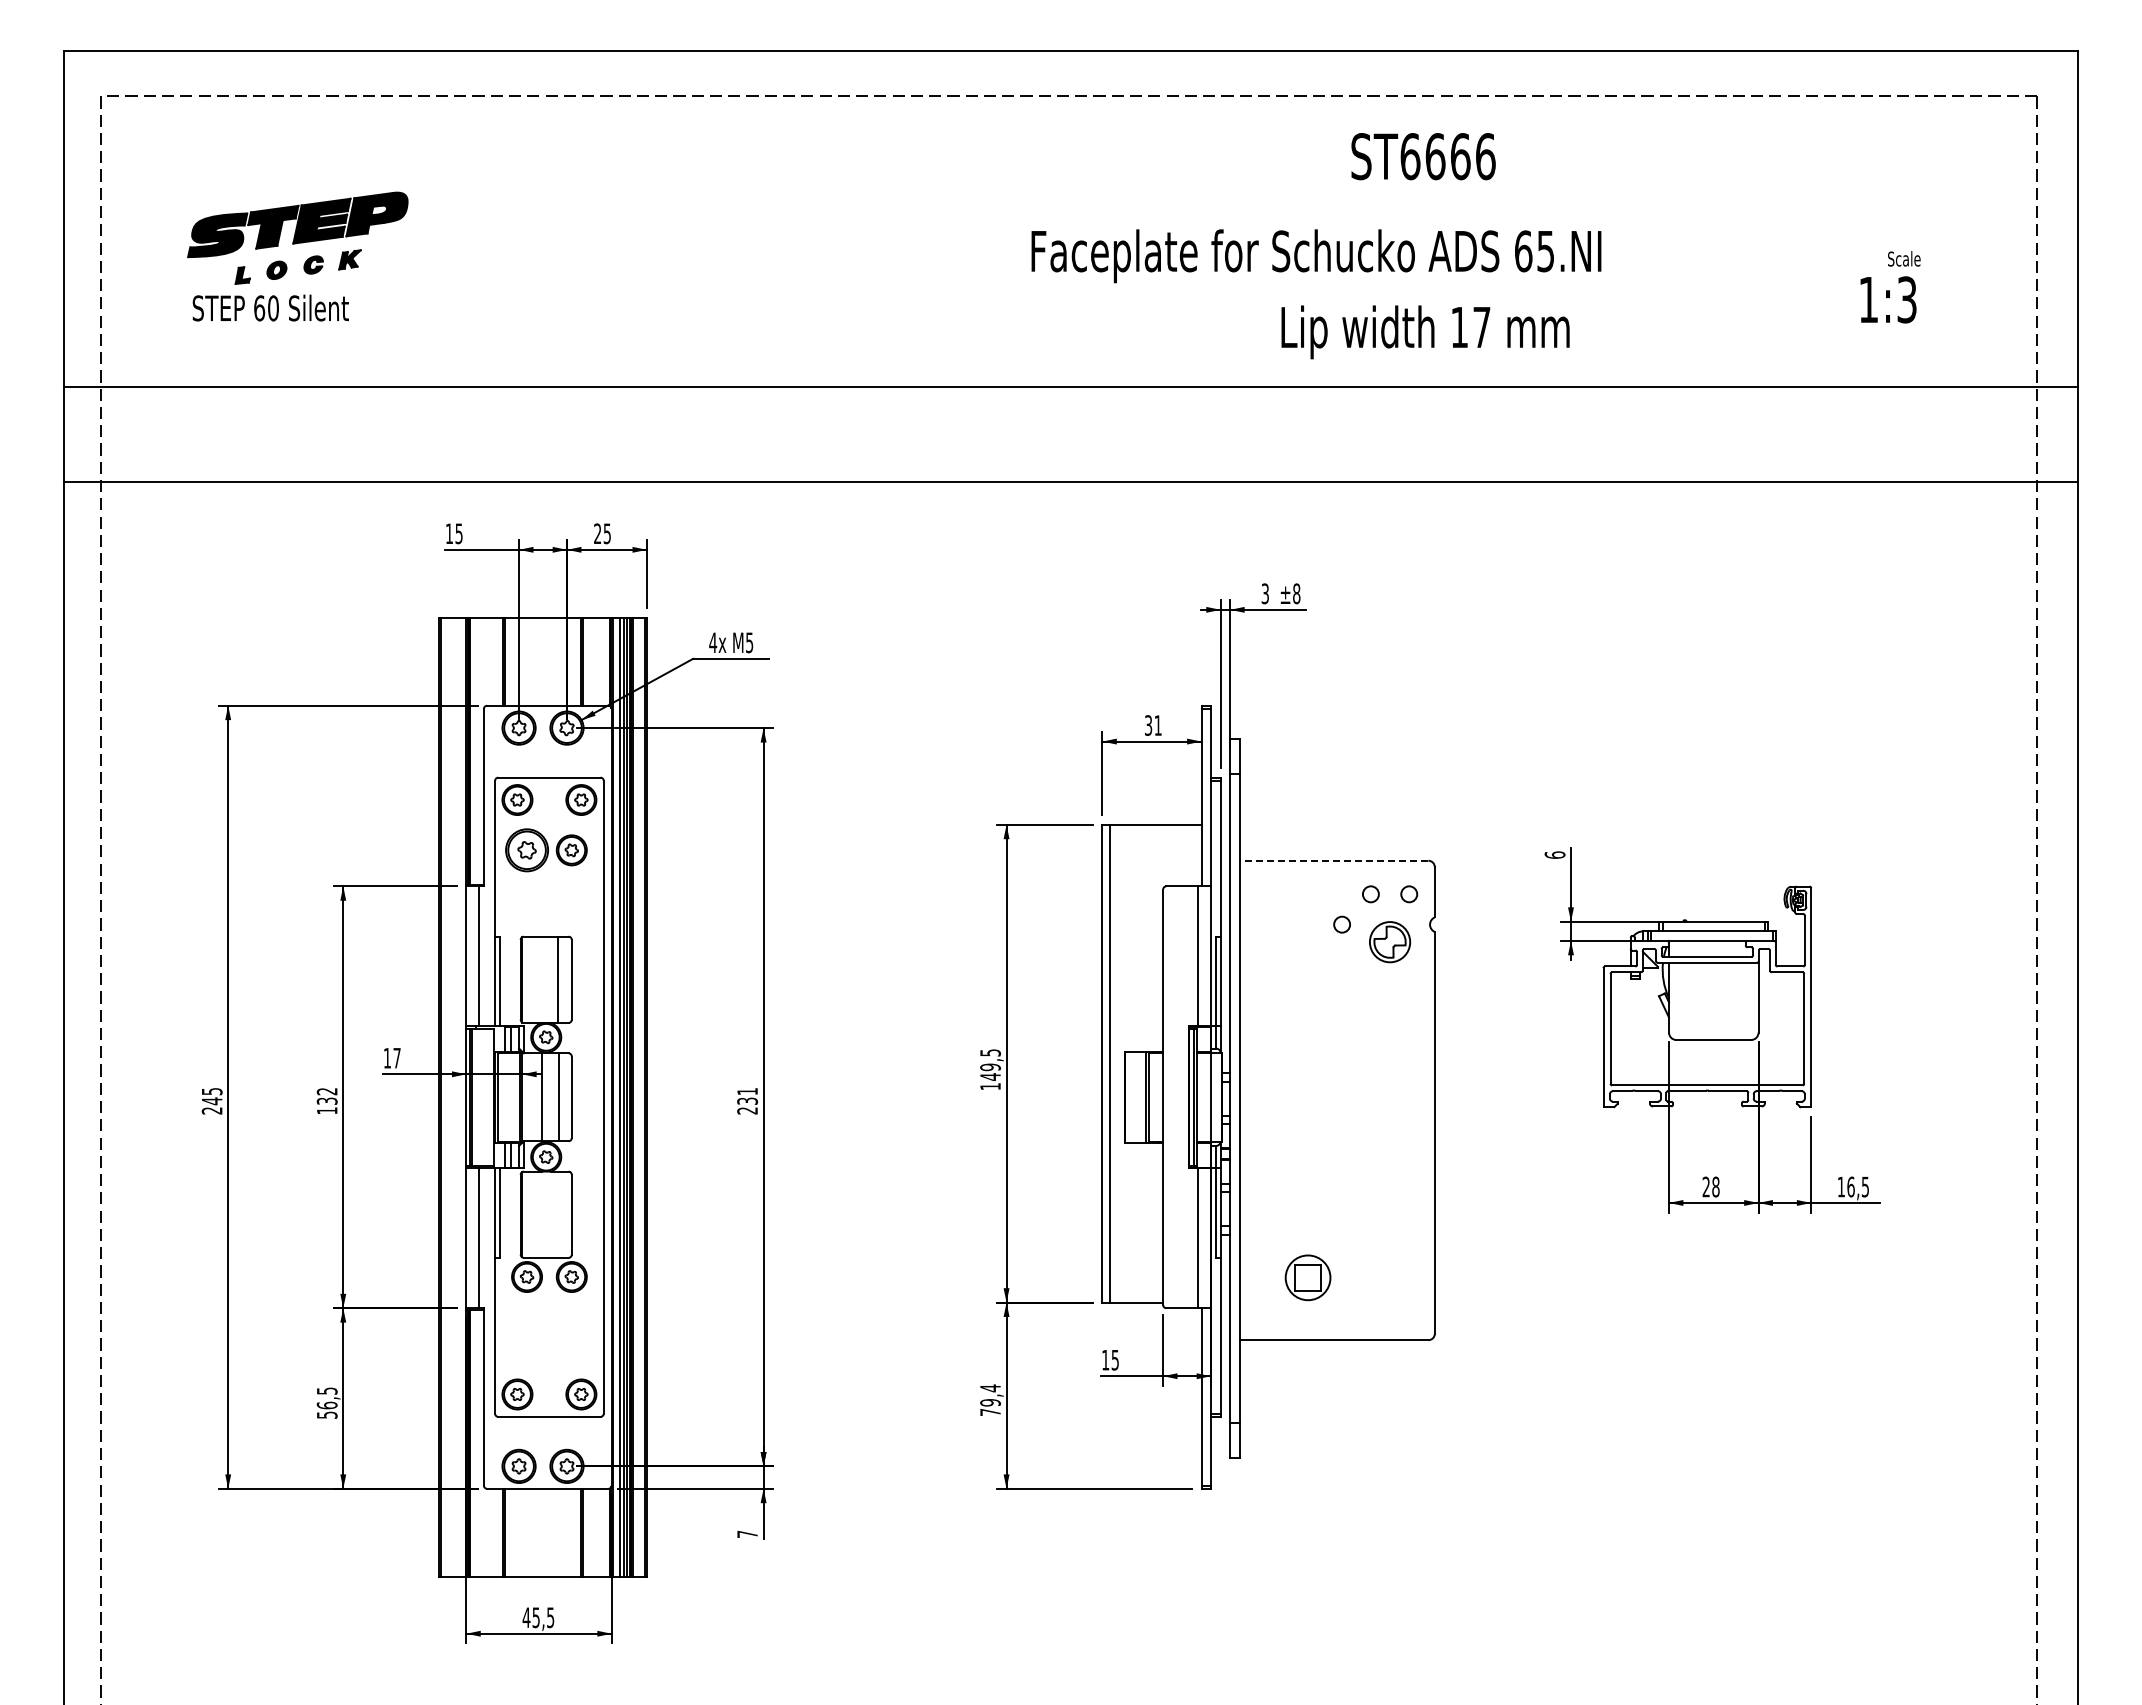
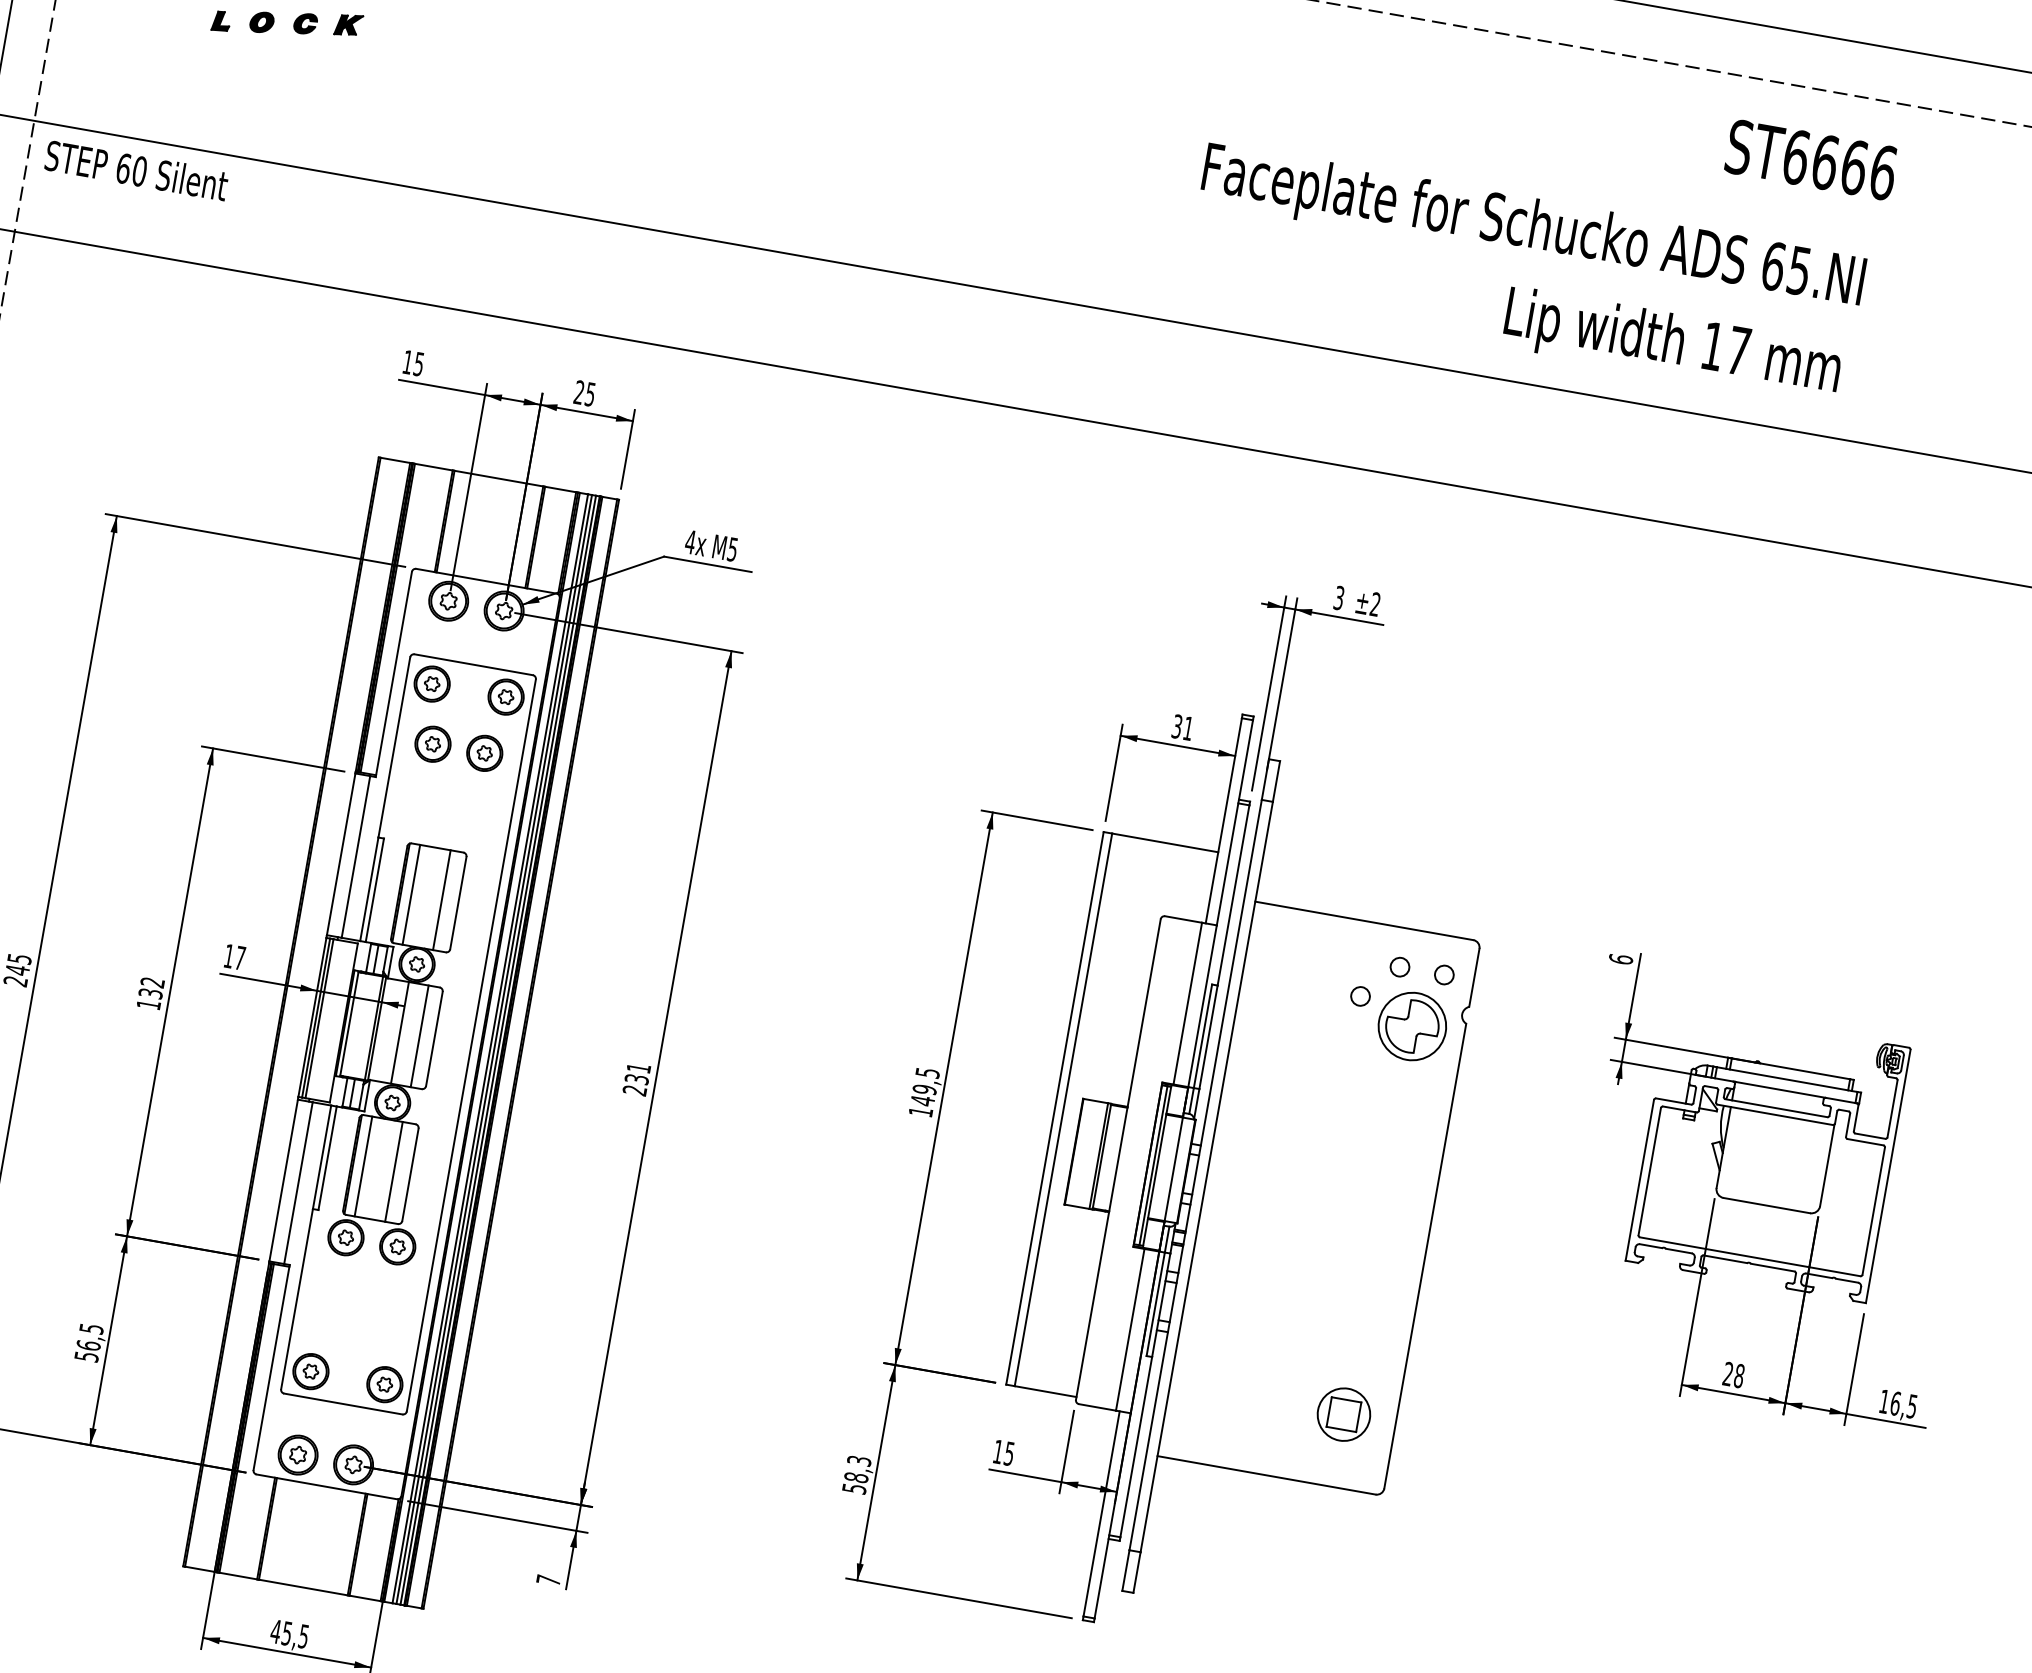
text: (1423, 156) -> (1811, 159), moved
text: (1316, 256) -> (1533, 230), moved
text: (270, 307) -> (136, 169), moved
text: (1425, 332) -> (1672, 345), moved
text: (1296, 593) -> (1375, 604), ±8 -> ±2
part: (526, 850) -> (432, 744), size x0.71
line: (1333, 860) -> (1363, 920), dashed -> solid
part: (1389, 941) -> (1411, 1025), size x1.43
line: (531, 979) -> (411, 894), added
line: (531, 1214) -> (363, 1166), added
line: (557, 1214) -> (393, 1171), added
part: (1307, 1277) -> (1343, 1414), moved
text: (990, 1399) -> (857, 1473), 79,4 -> 58,3

